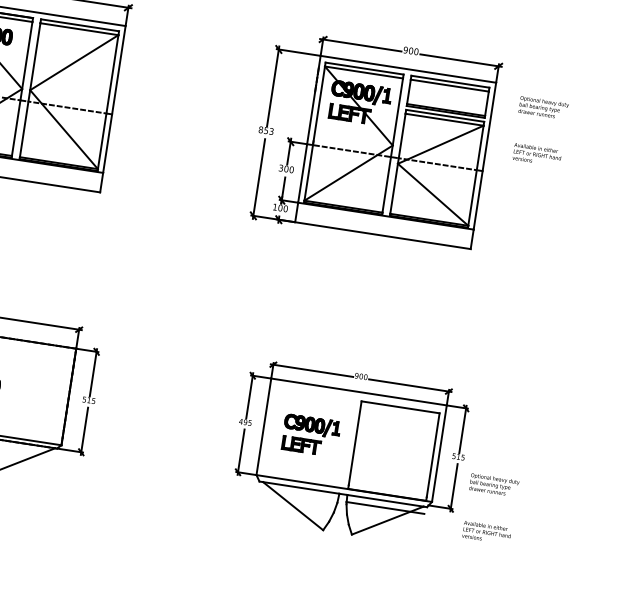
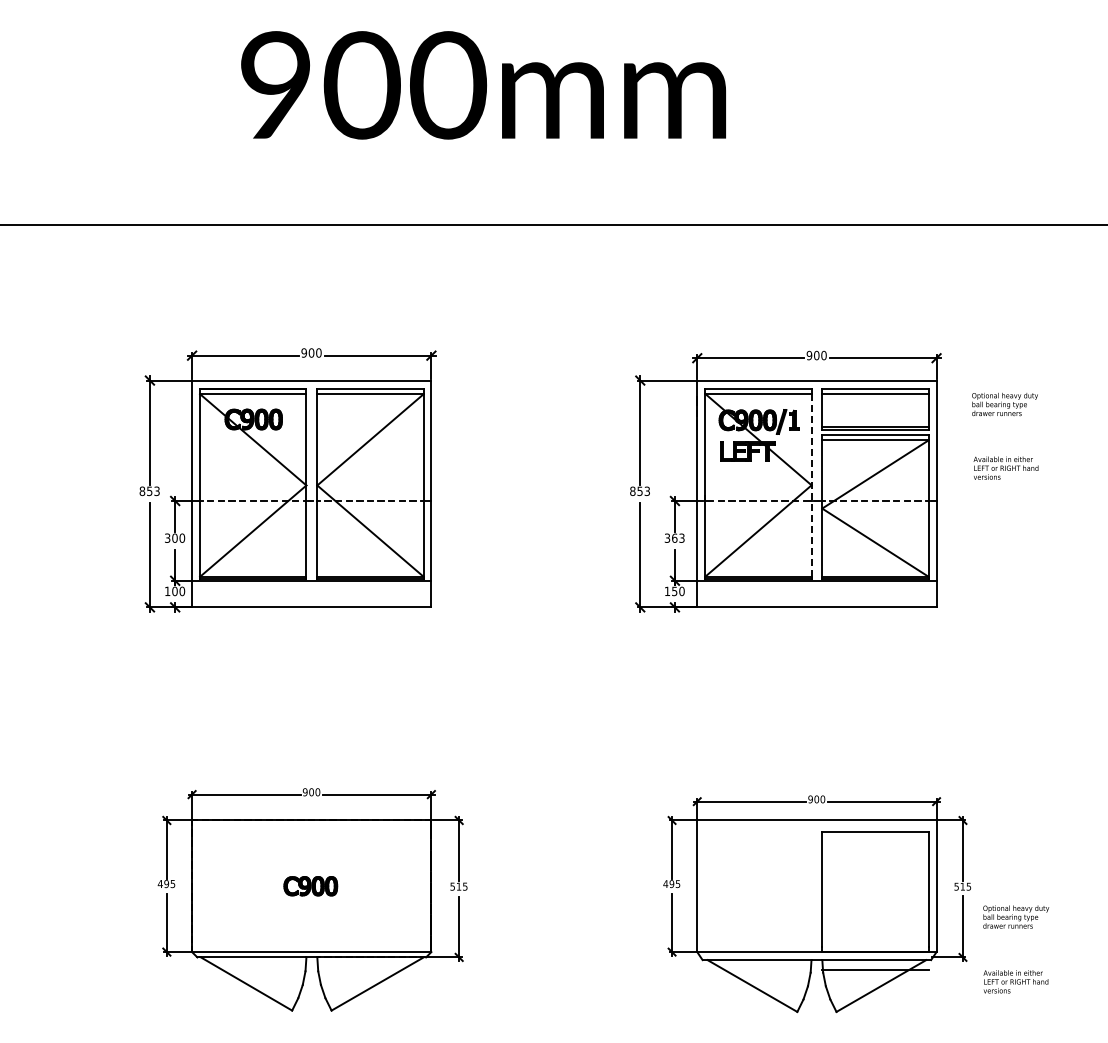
line: (392, 144) -> (811, 484), solid -> dashed
text: (289, 168) -> (678, 537), 300 -> 363
text: (280, 208) -> (674, 591), 100 -> 150
part: (310, 434) -> (761, 887), removed

